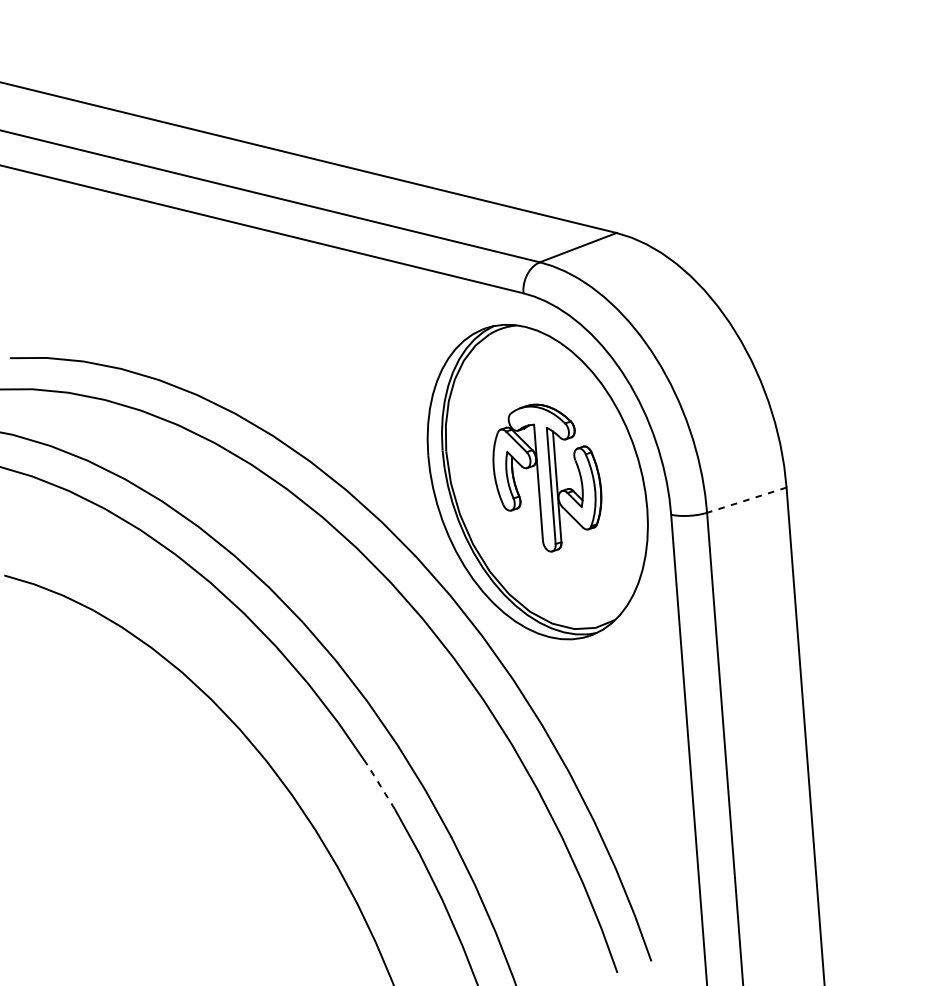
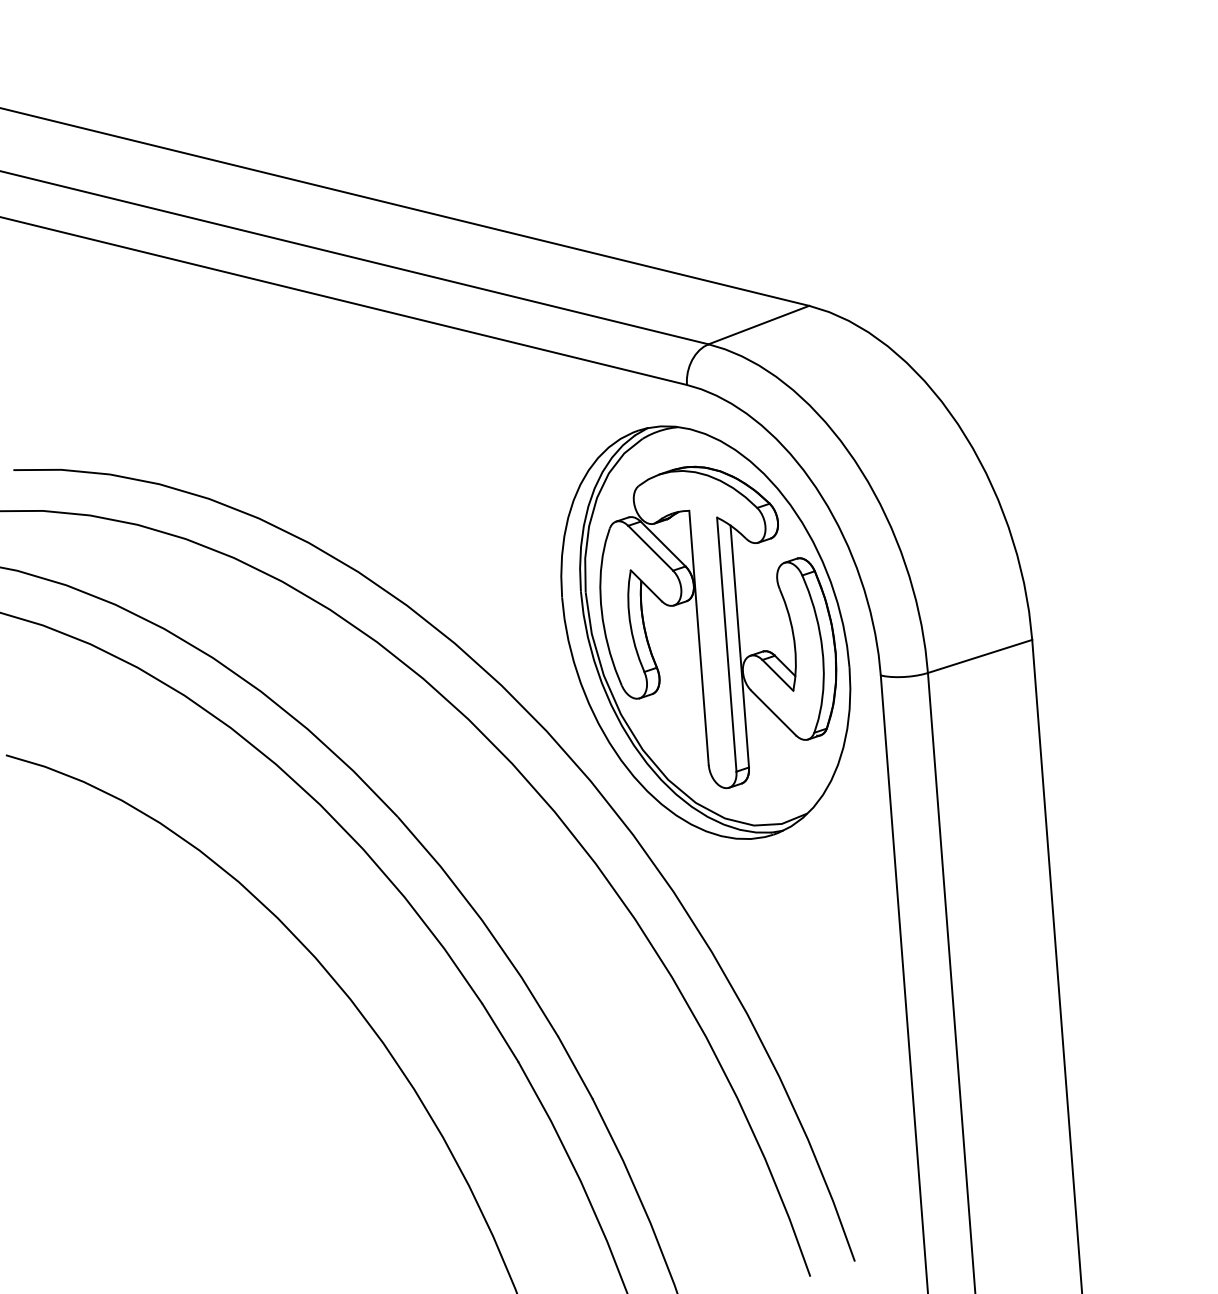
part: (547, 478) -> (718, 627), size x1.67
line: (747, 500) -> (980, 656), dashed -> solid
line: (381, 786) -> (500, 1032), dashed -> solid

